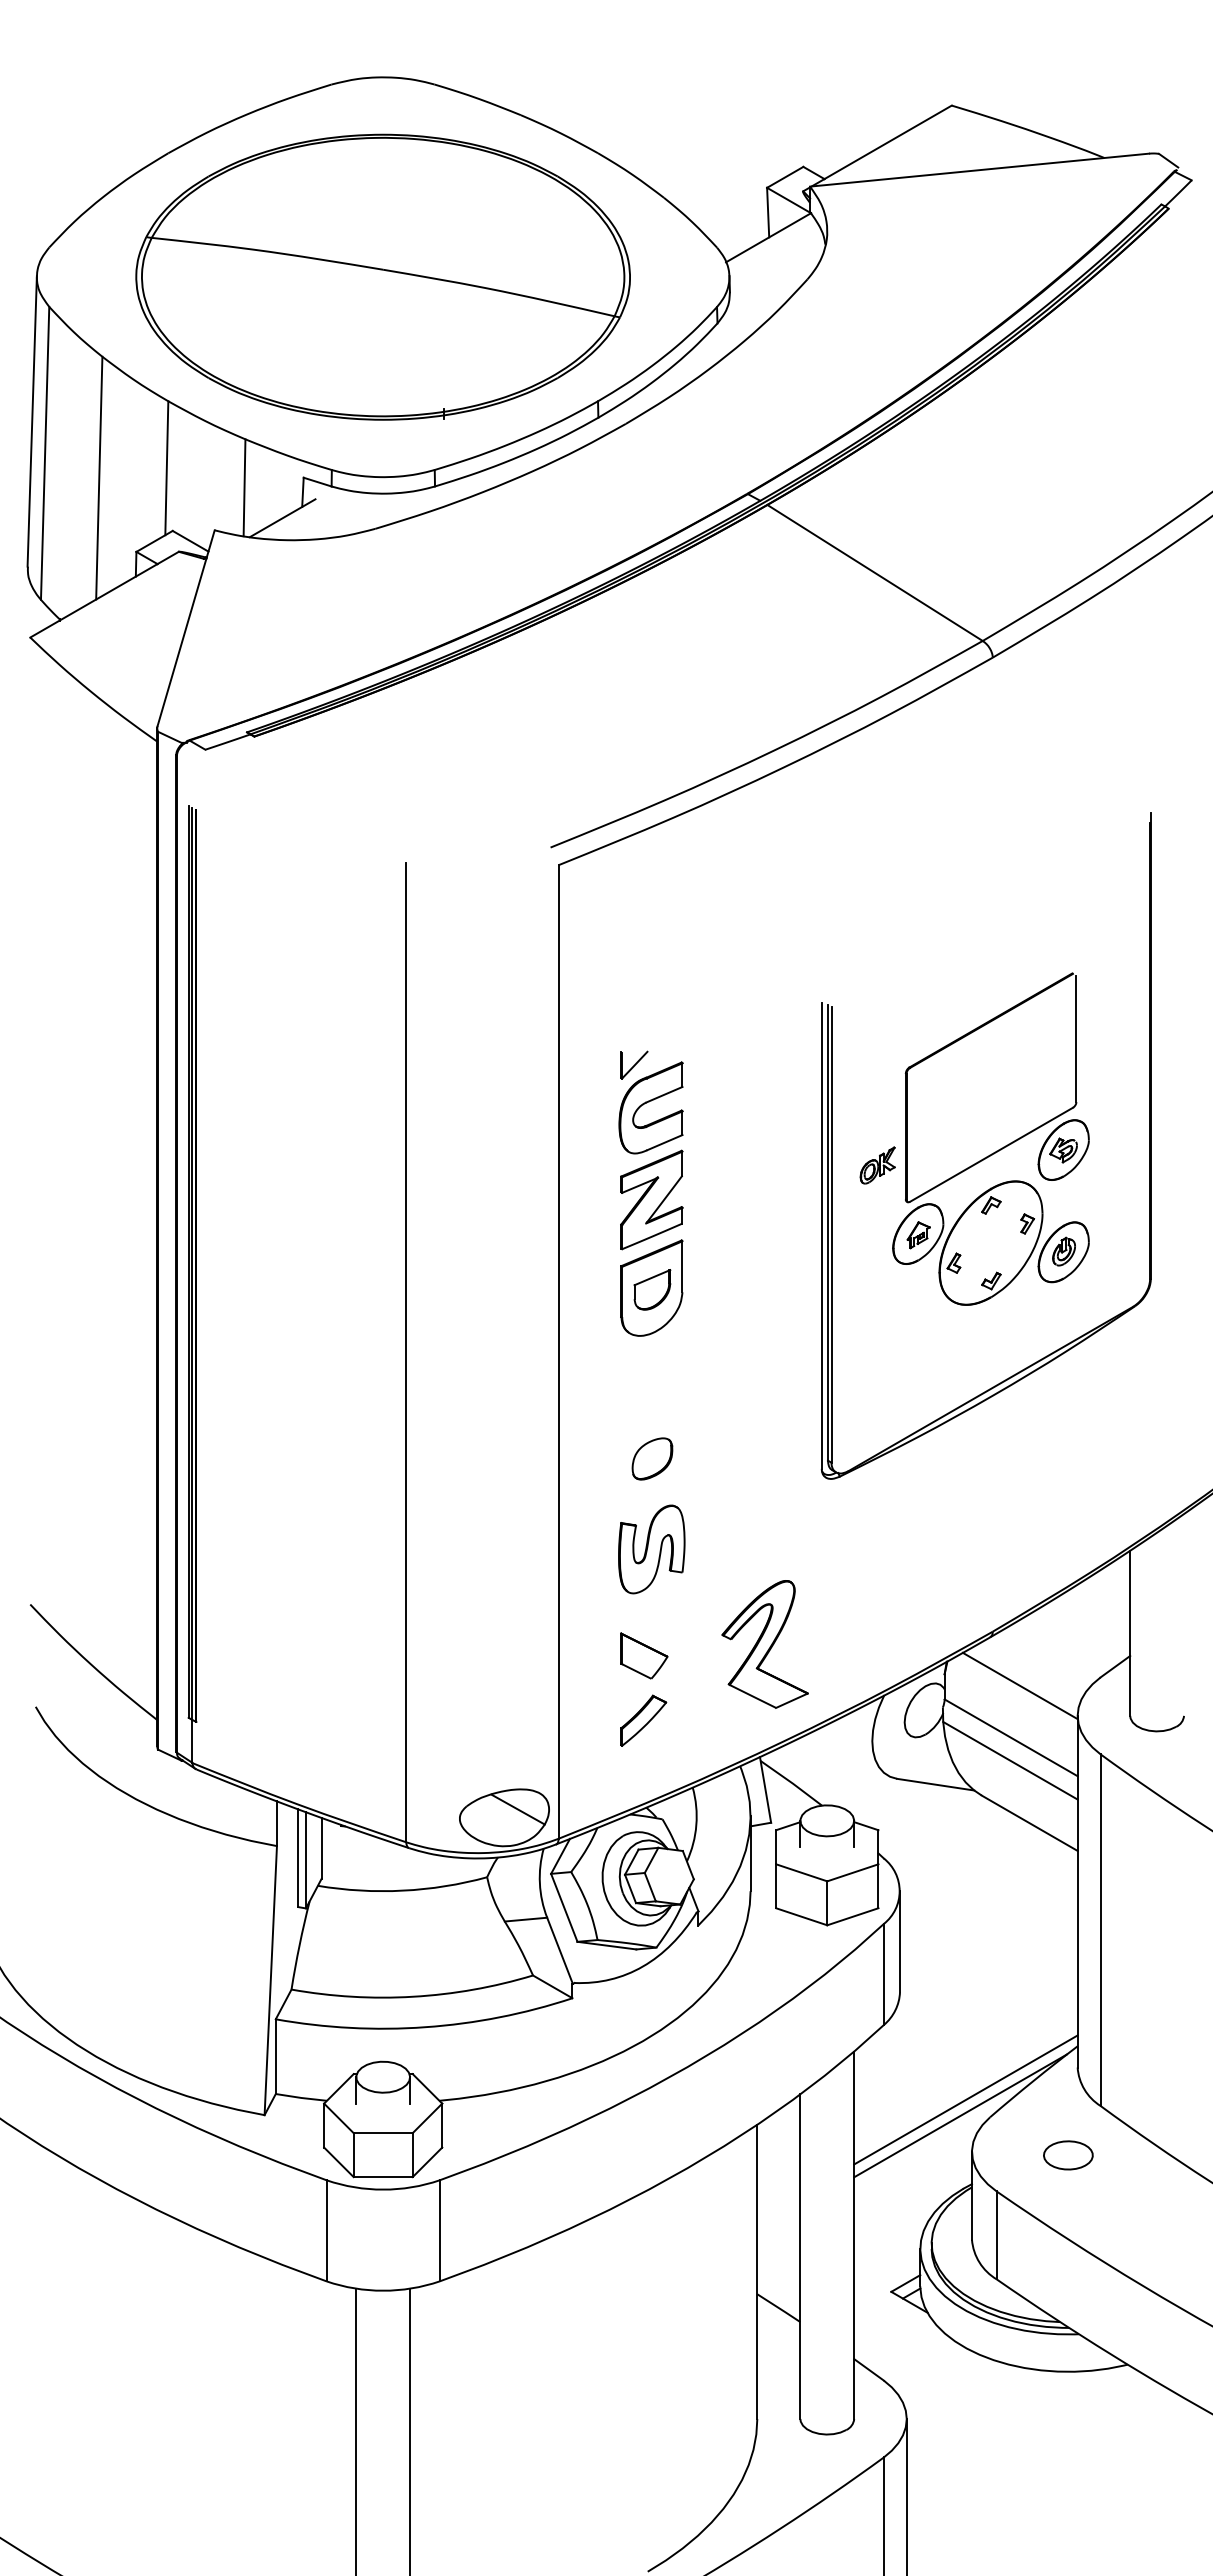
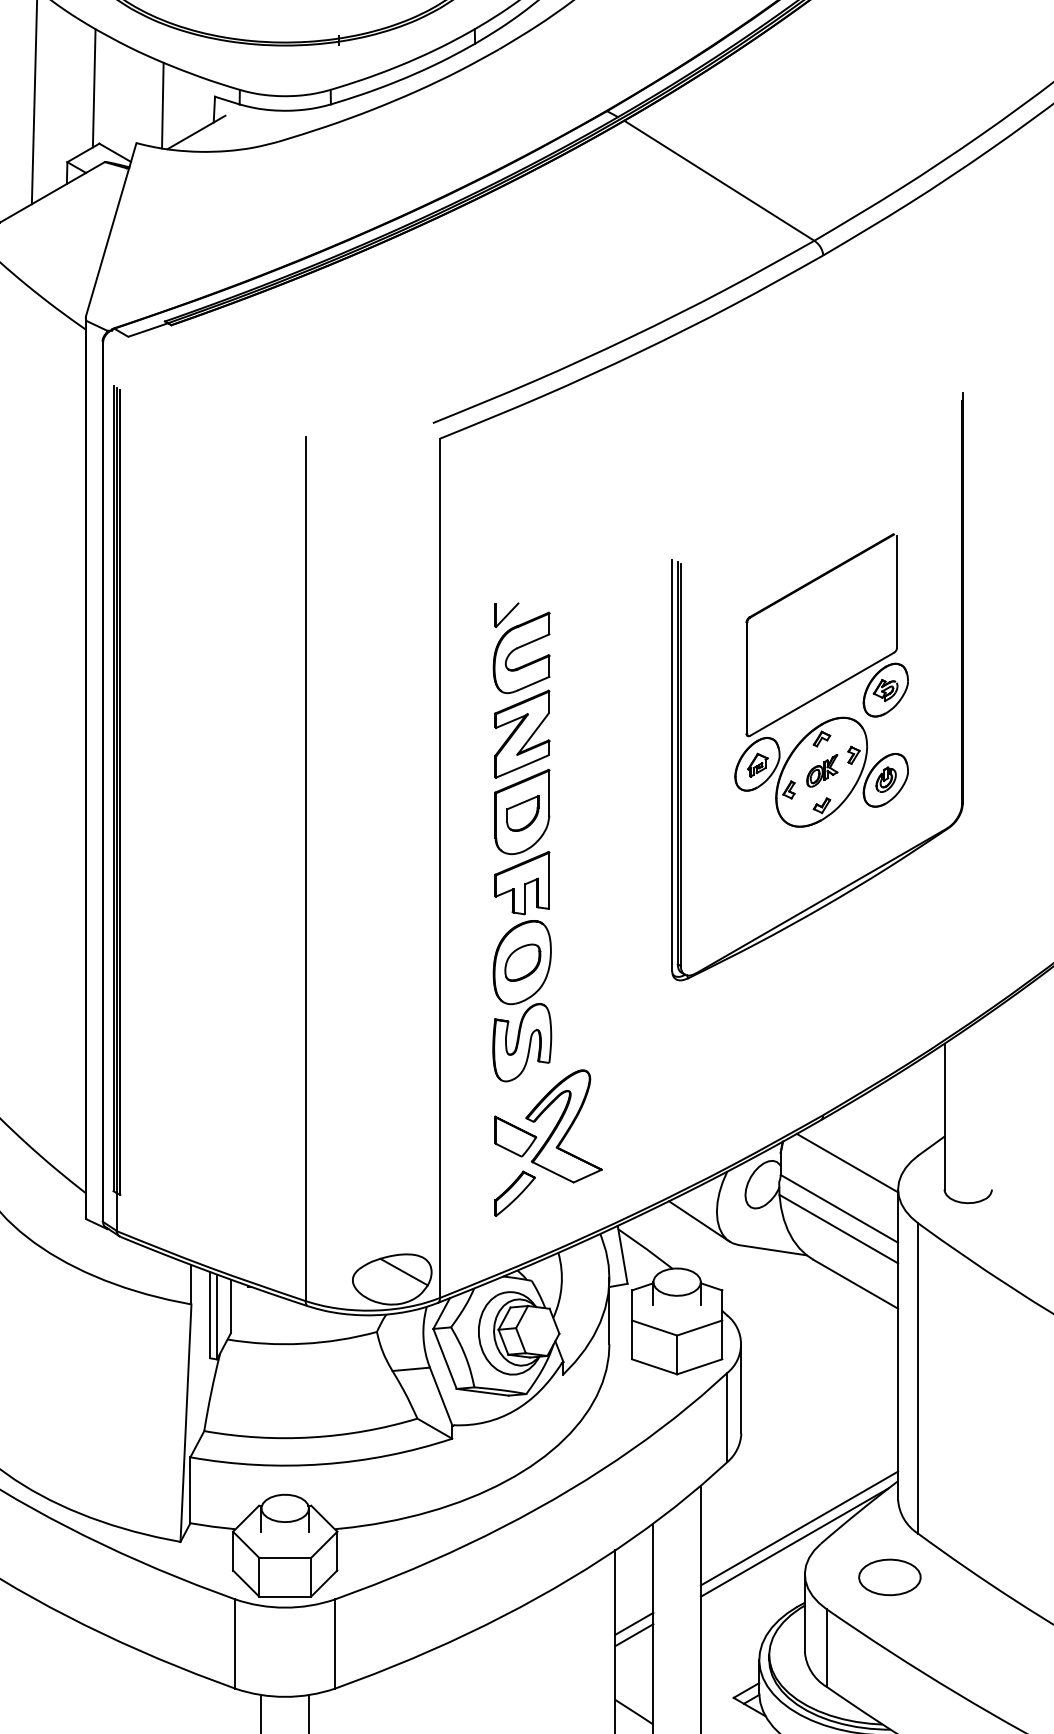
part: (877, 1165) -> (822, 770), moved
part: (651, 1419) -> (522, 927), added
part: (764, 1644) -> (563, 1126), moved
line: (852, 1751) -> (699, 1220), added
part: (1068, 2155) -> (890, 1577), size x1.43
line: (778, 2207) -> (634, 1623), added
line: (778, 2220) -> (634, 1634), added

